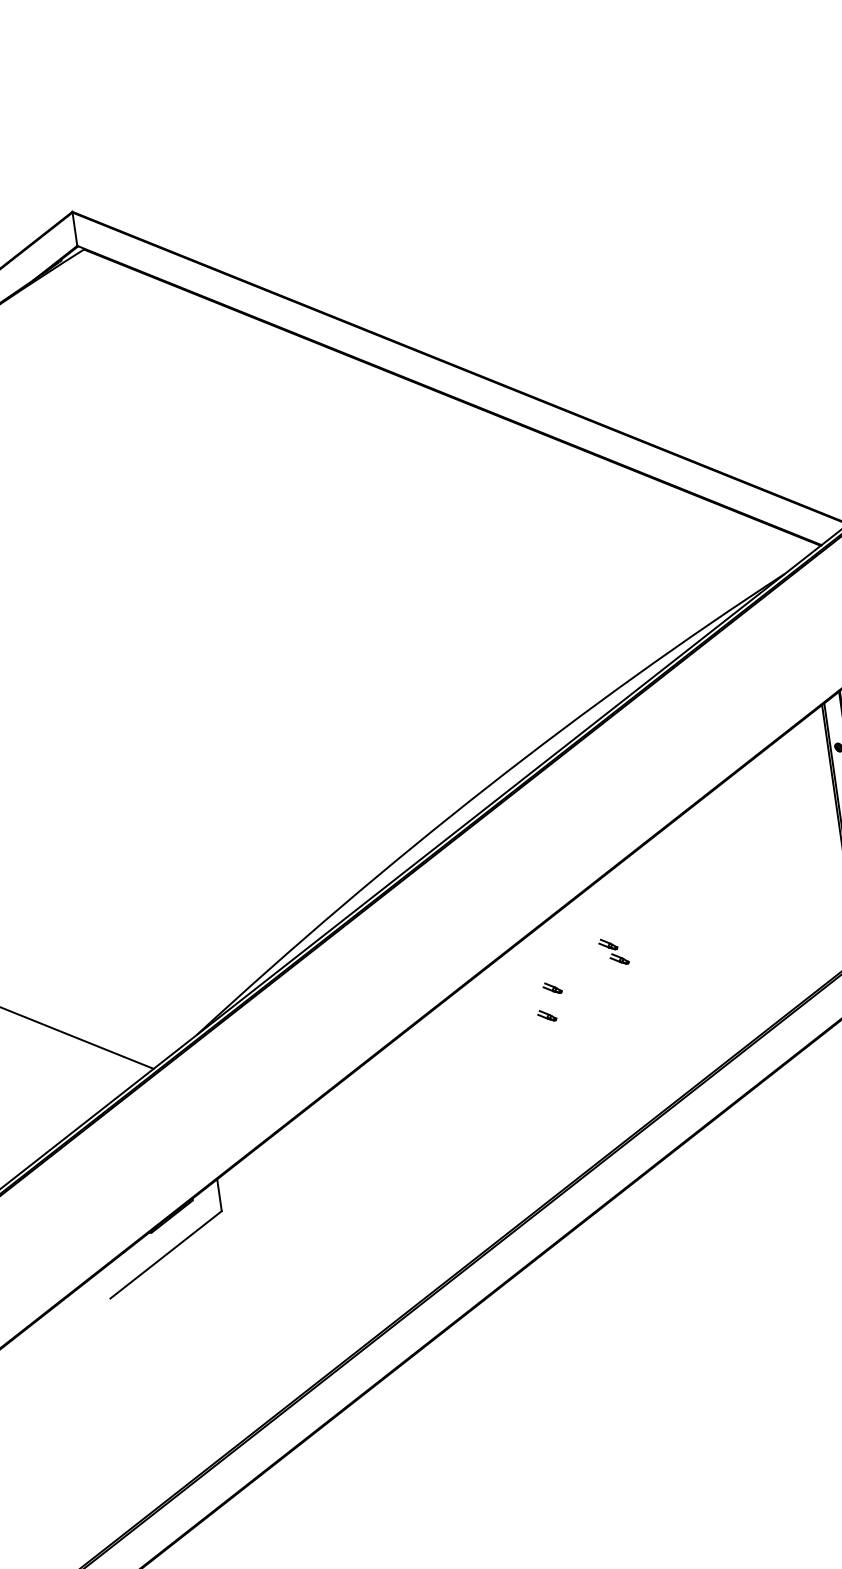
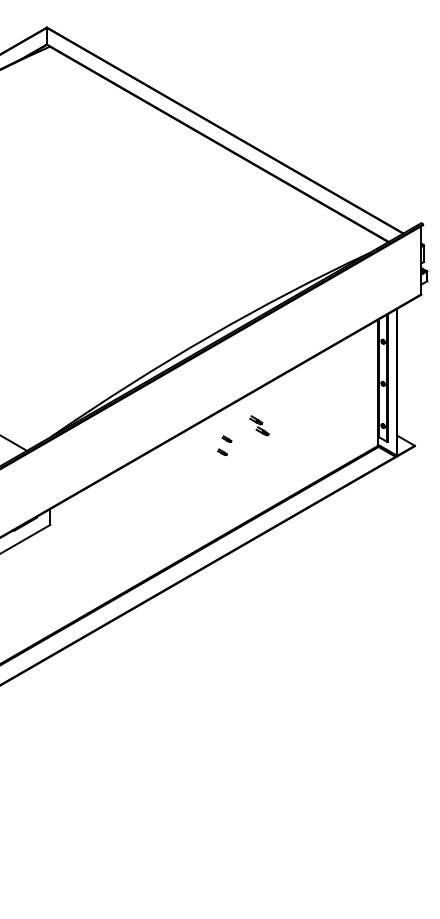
part: (613, 951) -> (259, 425), size x1.4

